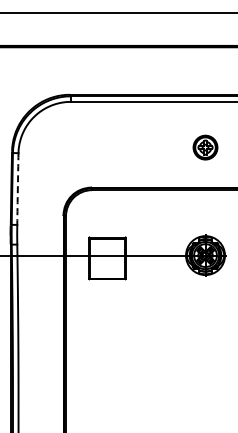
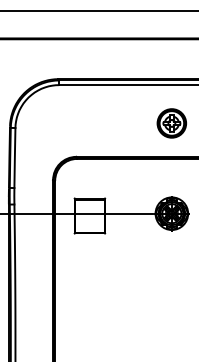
part: (205, 147) -> (171, 123), size x1.43
arc: (17, 189) -> (14, 158), dashed -> solid

